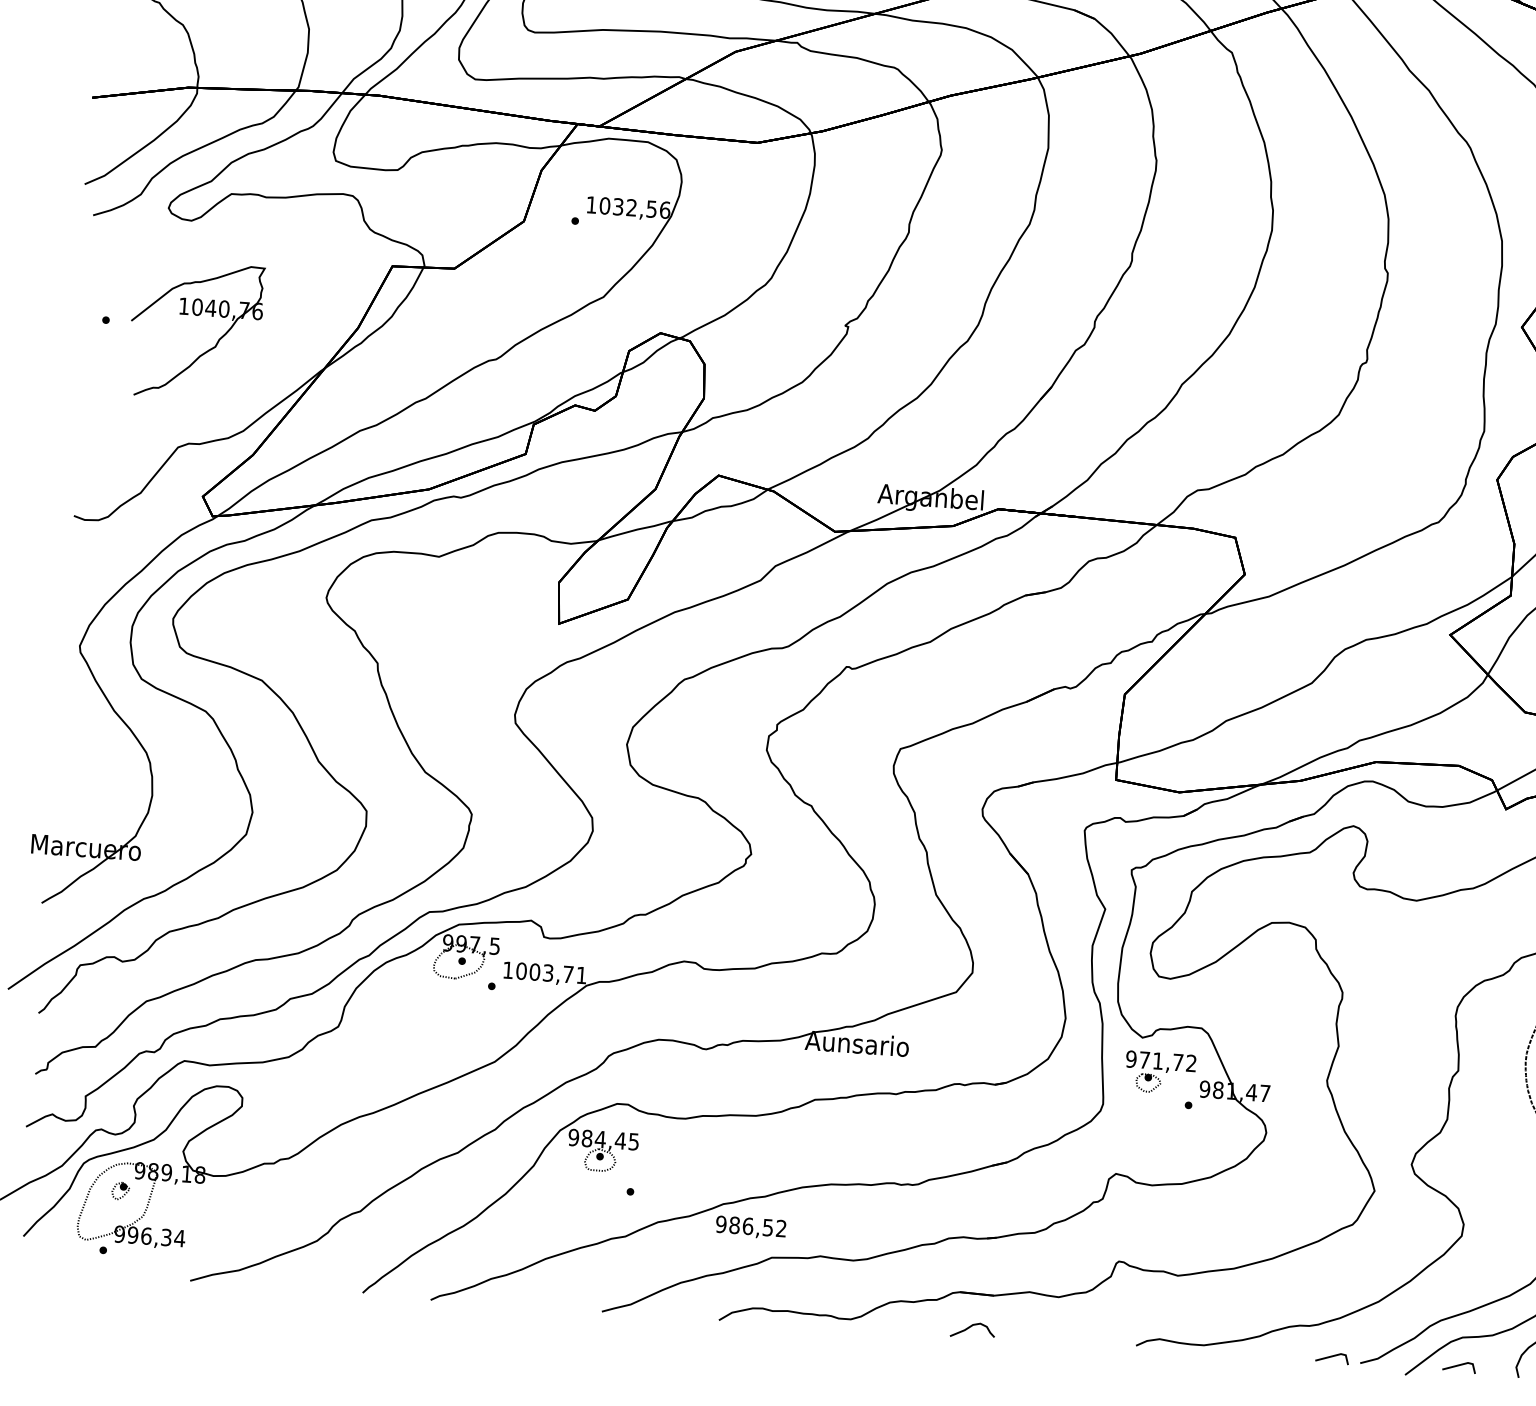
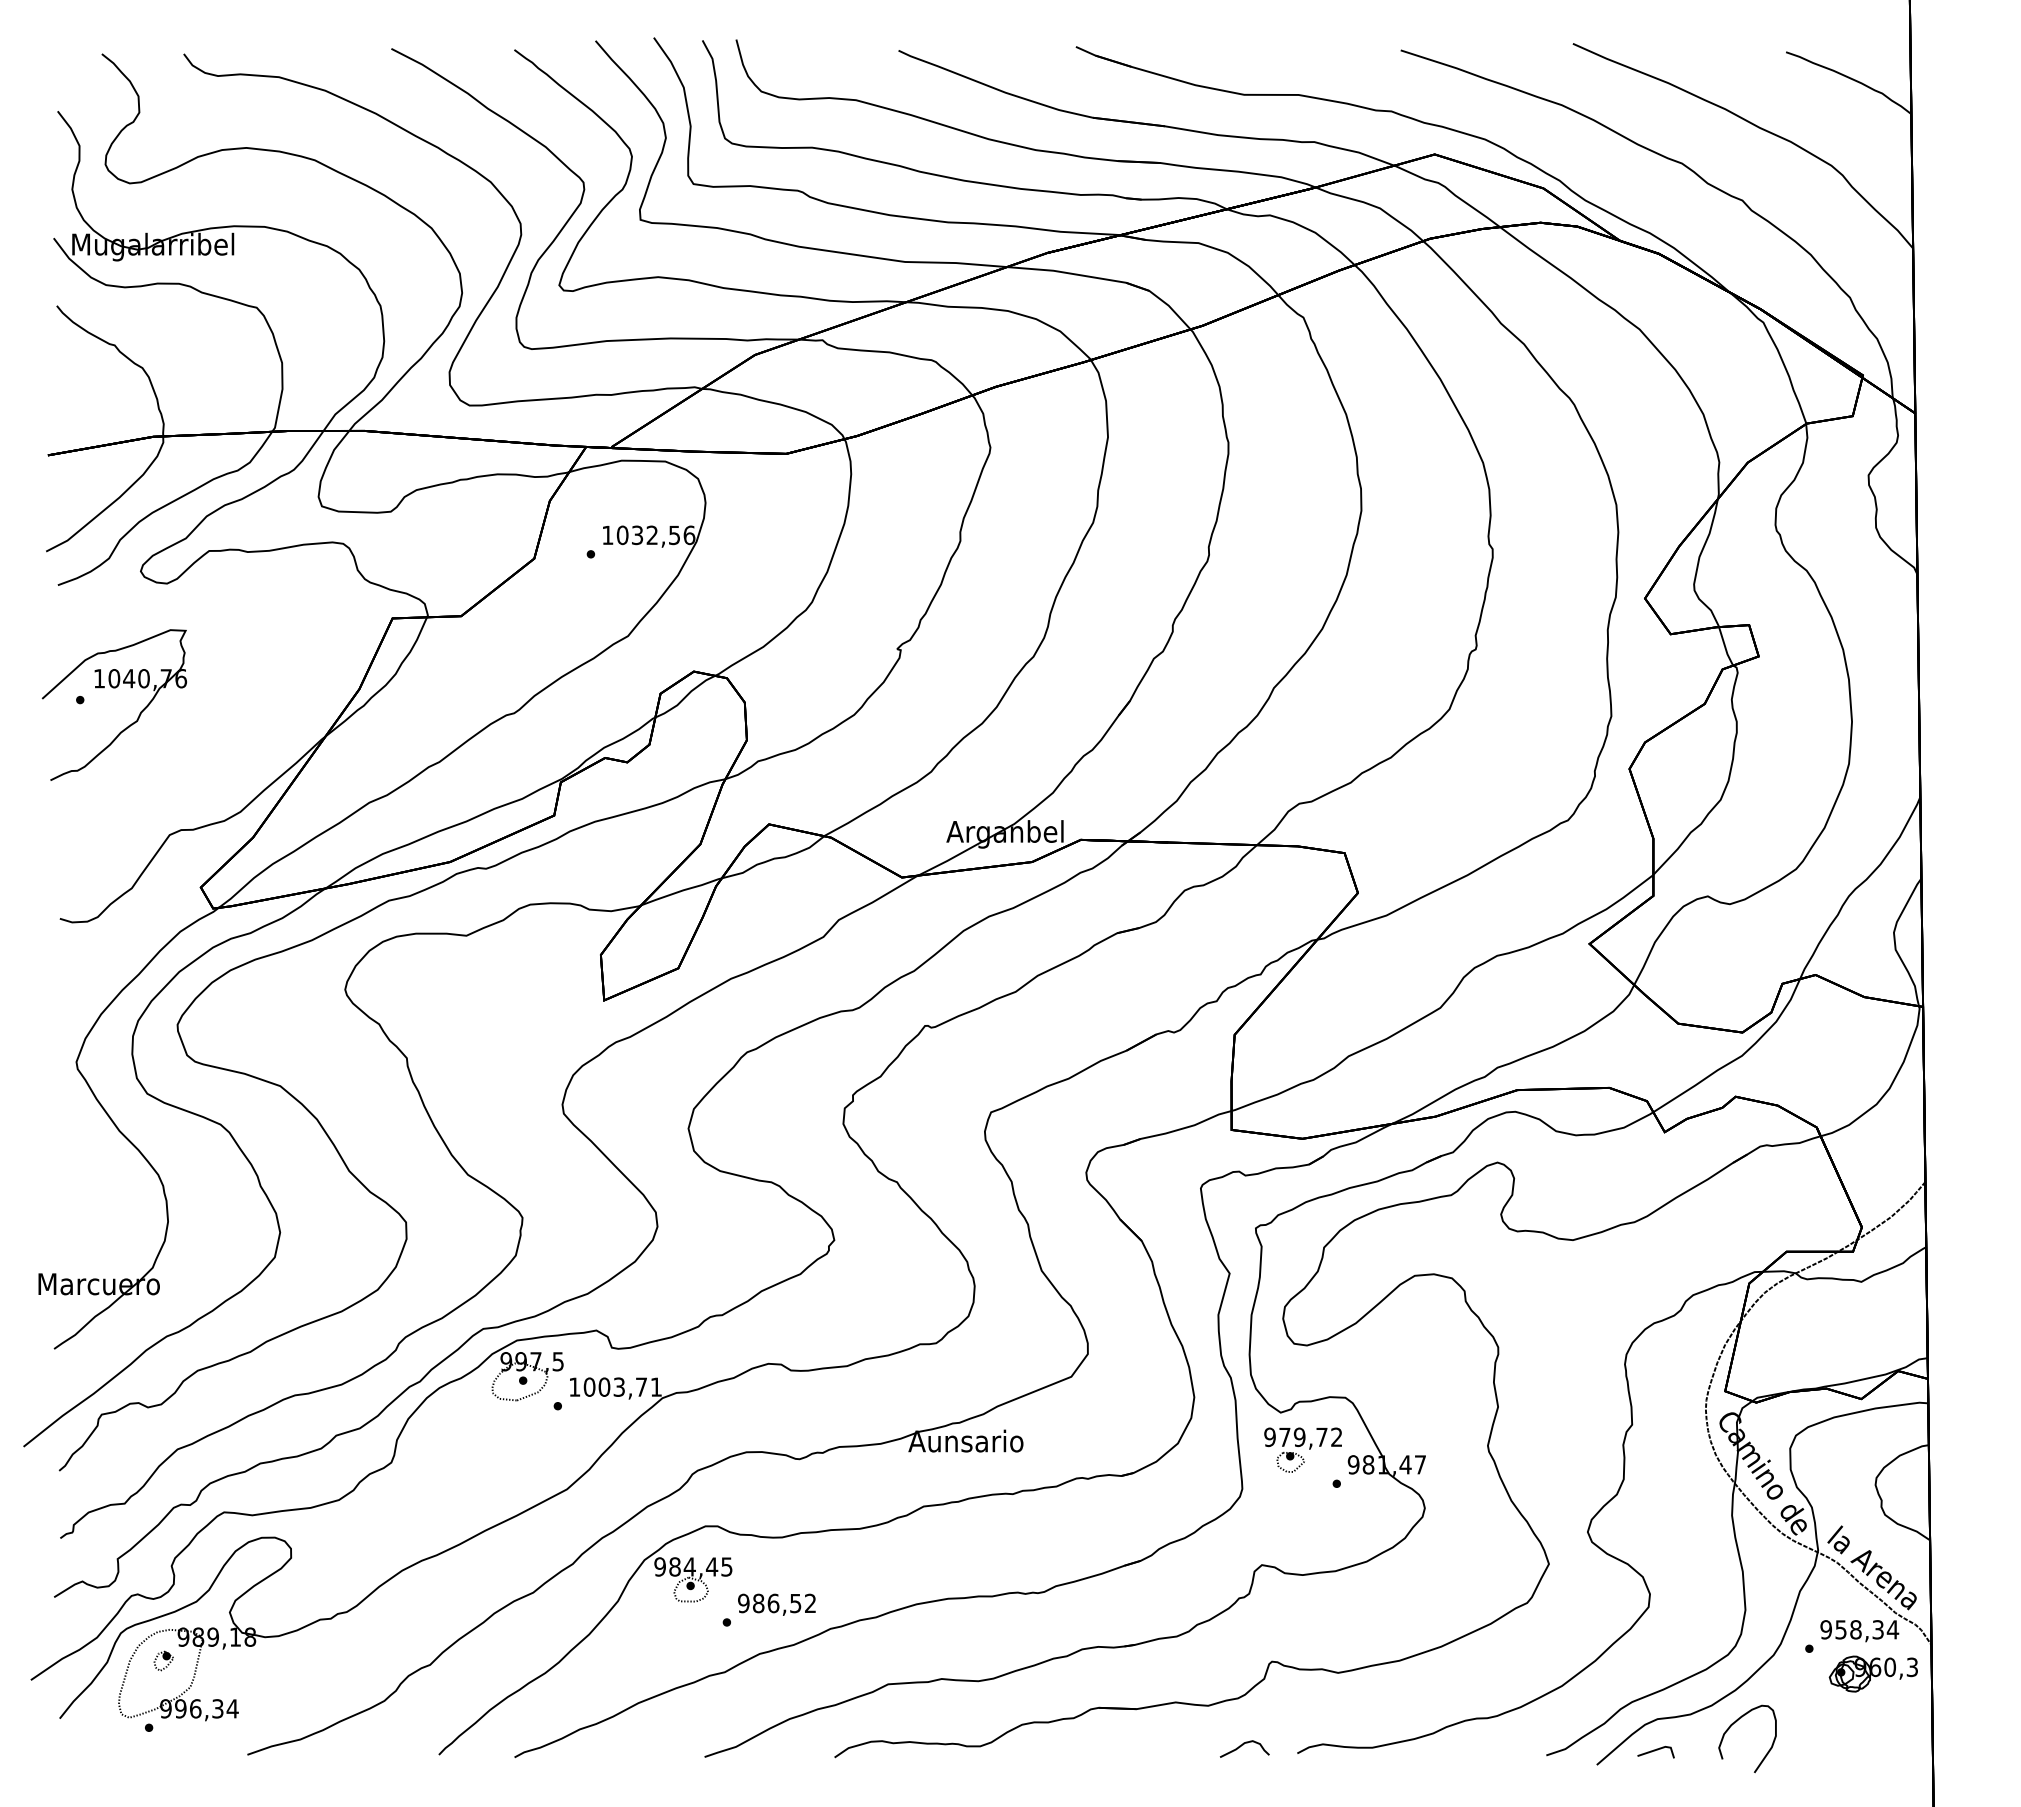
part: (196, 316) -> (113, 688), moved
text: (1157, 1061) -> (1299, 1437), 971,72 -> 979,72
text: (750, 1227) -> (776, 1604), moved
curve: (971, 1327) -> (1243, 1745), moved
line: (1331, 1357) -> (1514, 1751), removed

